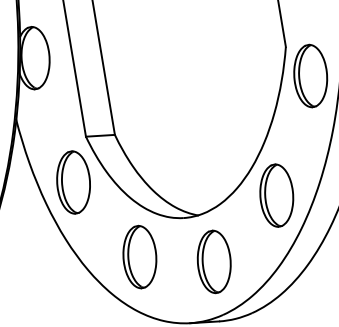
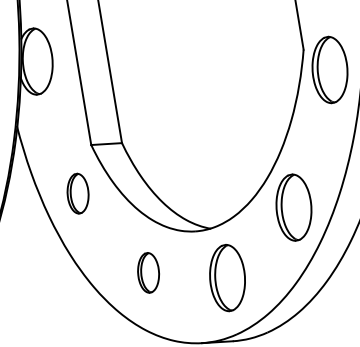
part: (310, 75) -> (329, 69), moved
part: (73, 182) -> (78, 193), size x0.6
part: (139, 256) -> (148, 272), size x0.6

